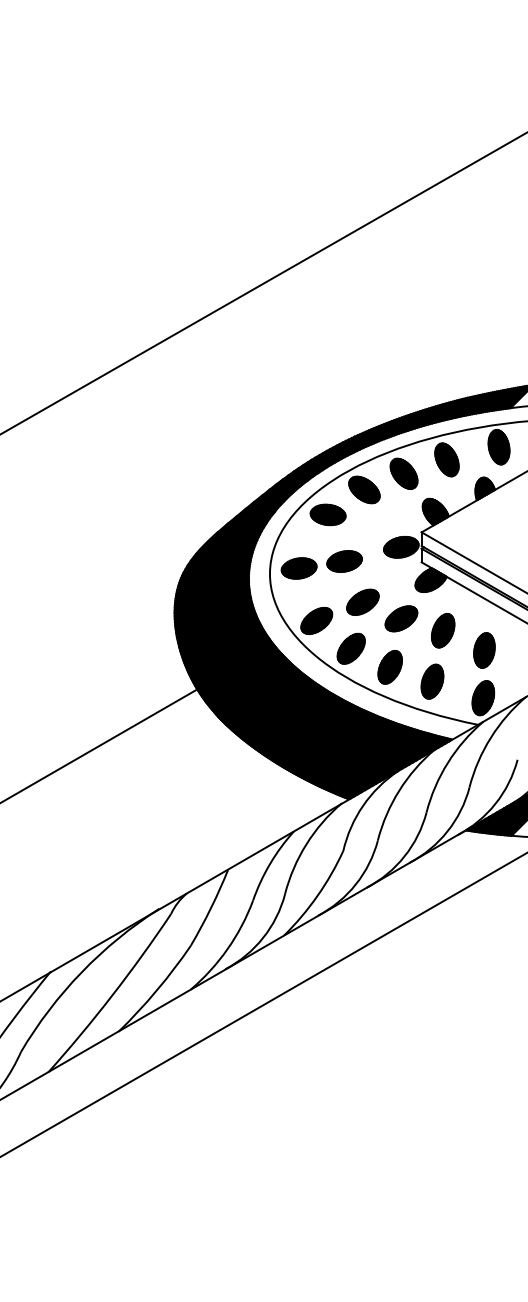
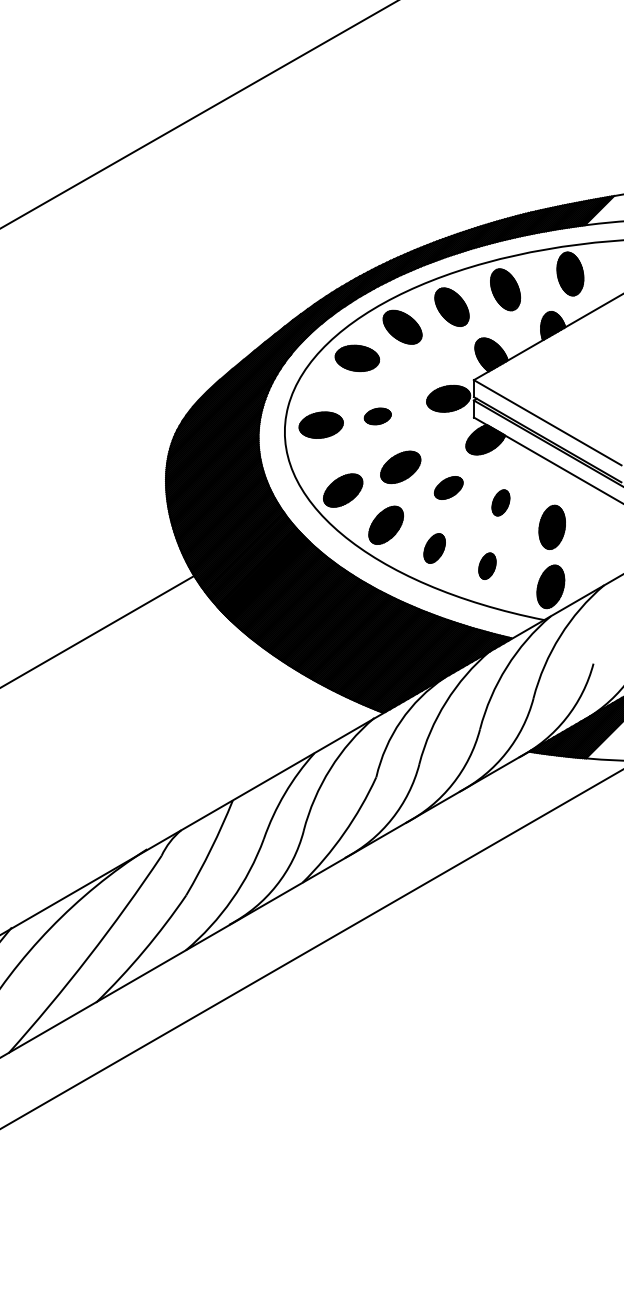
part: (344, 561) -> (377, 416), size x0.6
part: (401, 618) -> (448, 487), size x0.7
part: (443, 630) -> (501, 502), size x0.6
part: (389, 667) -> (433, 548), size x0.7
part: (432, 681) -> (487, 566), size x0.6

